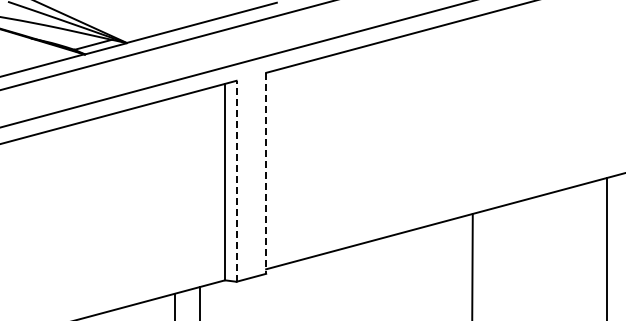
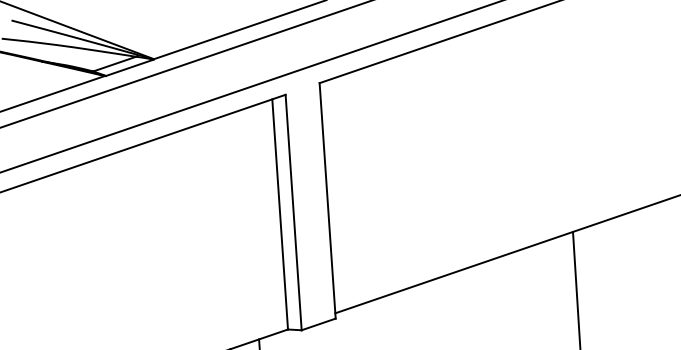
line: (266, 173) -> (328, 201), dashed -> solid
line: (236, 180) -> (293, 211), dashed -> solid

